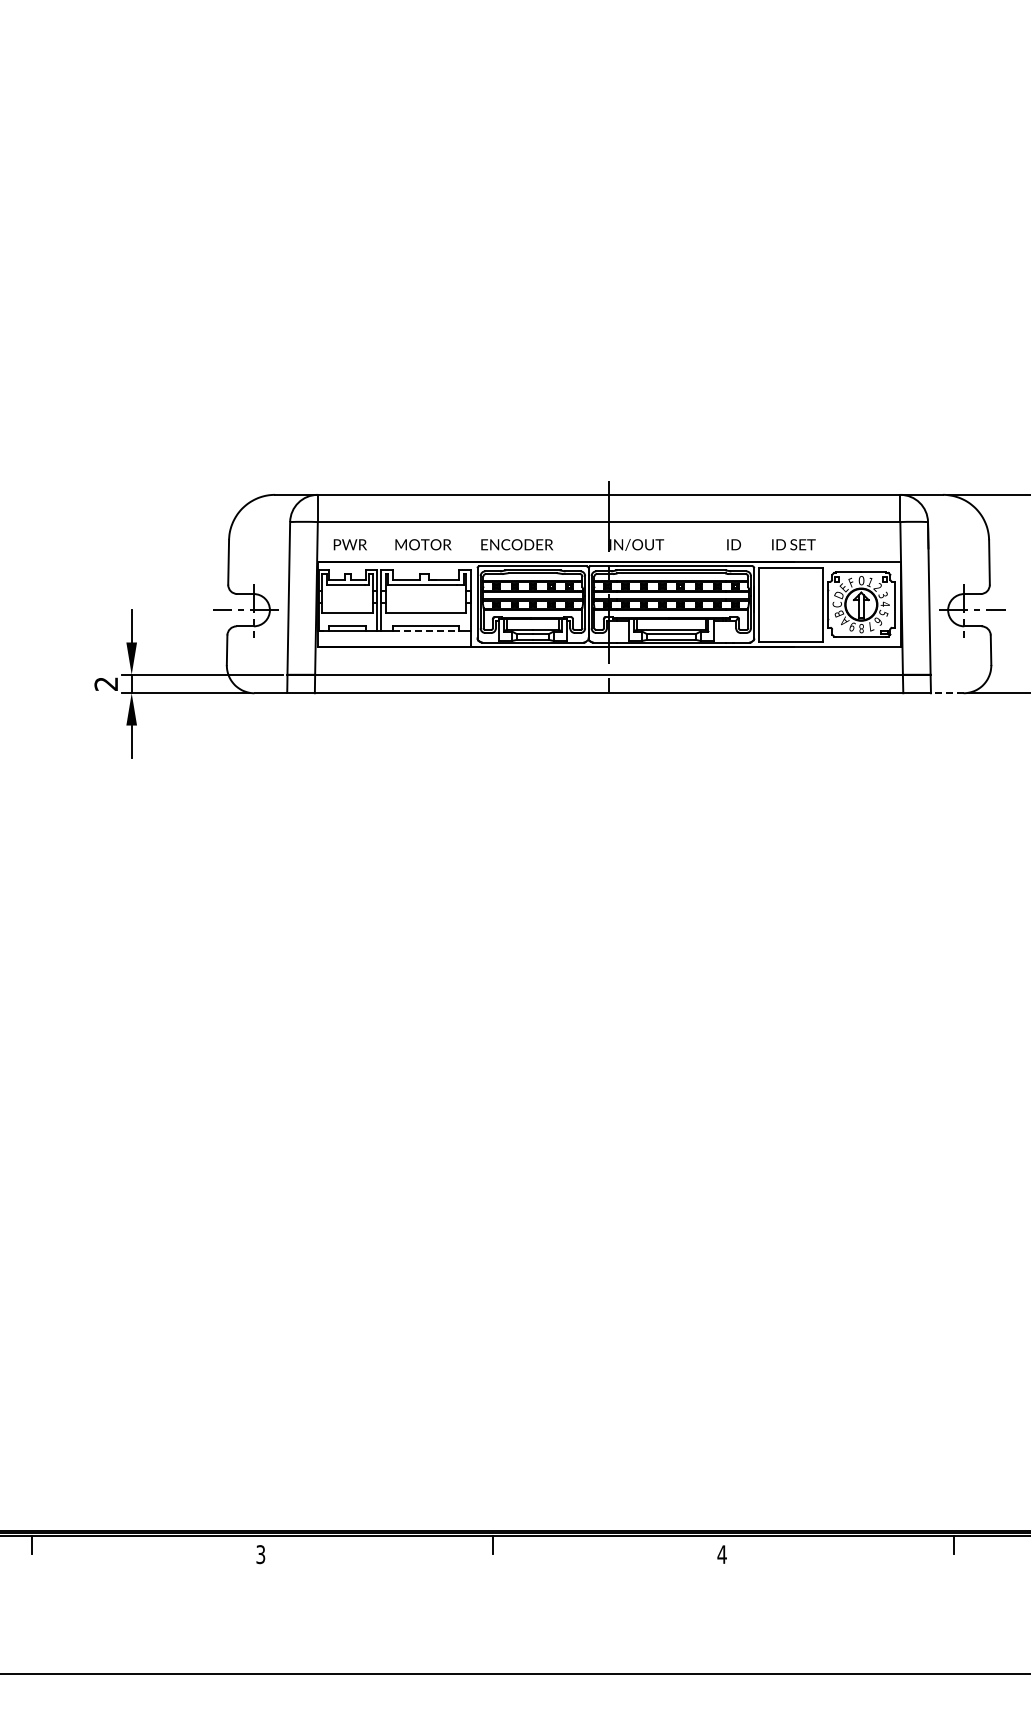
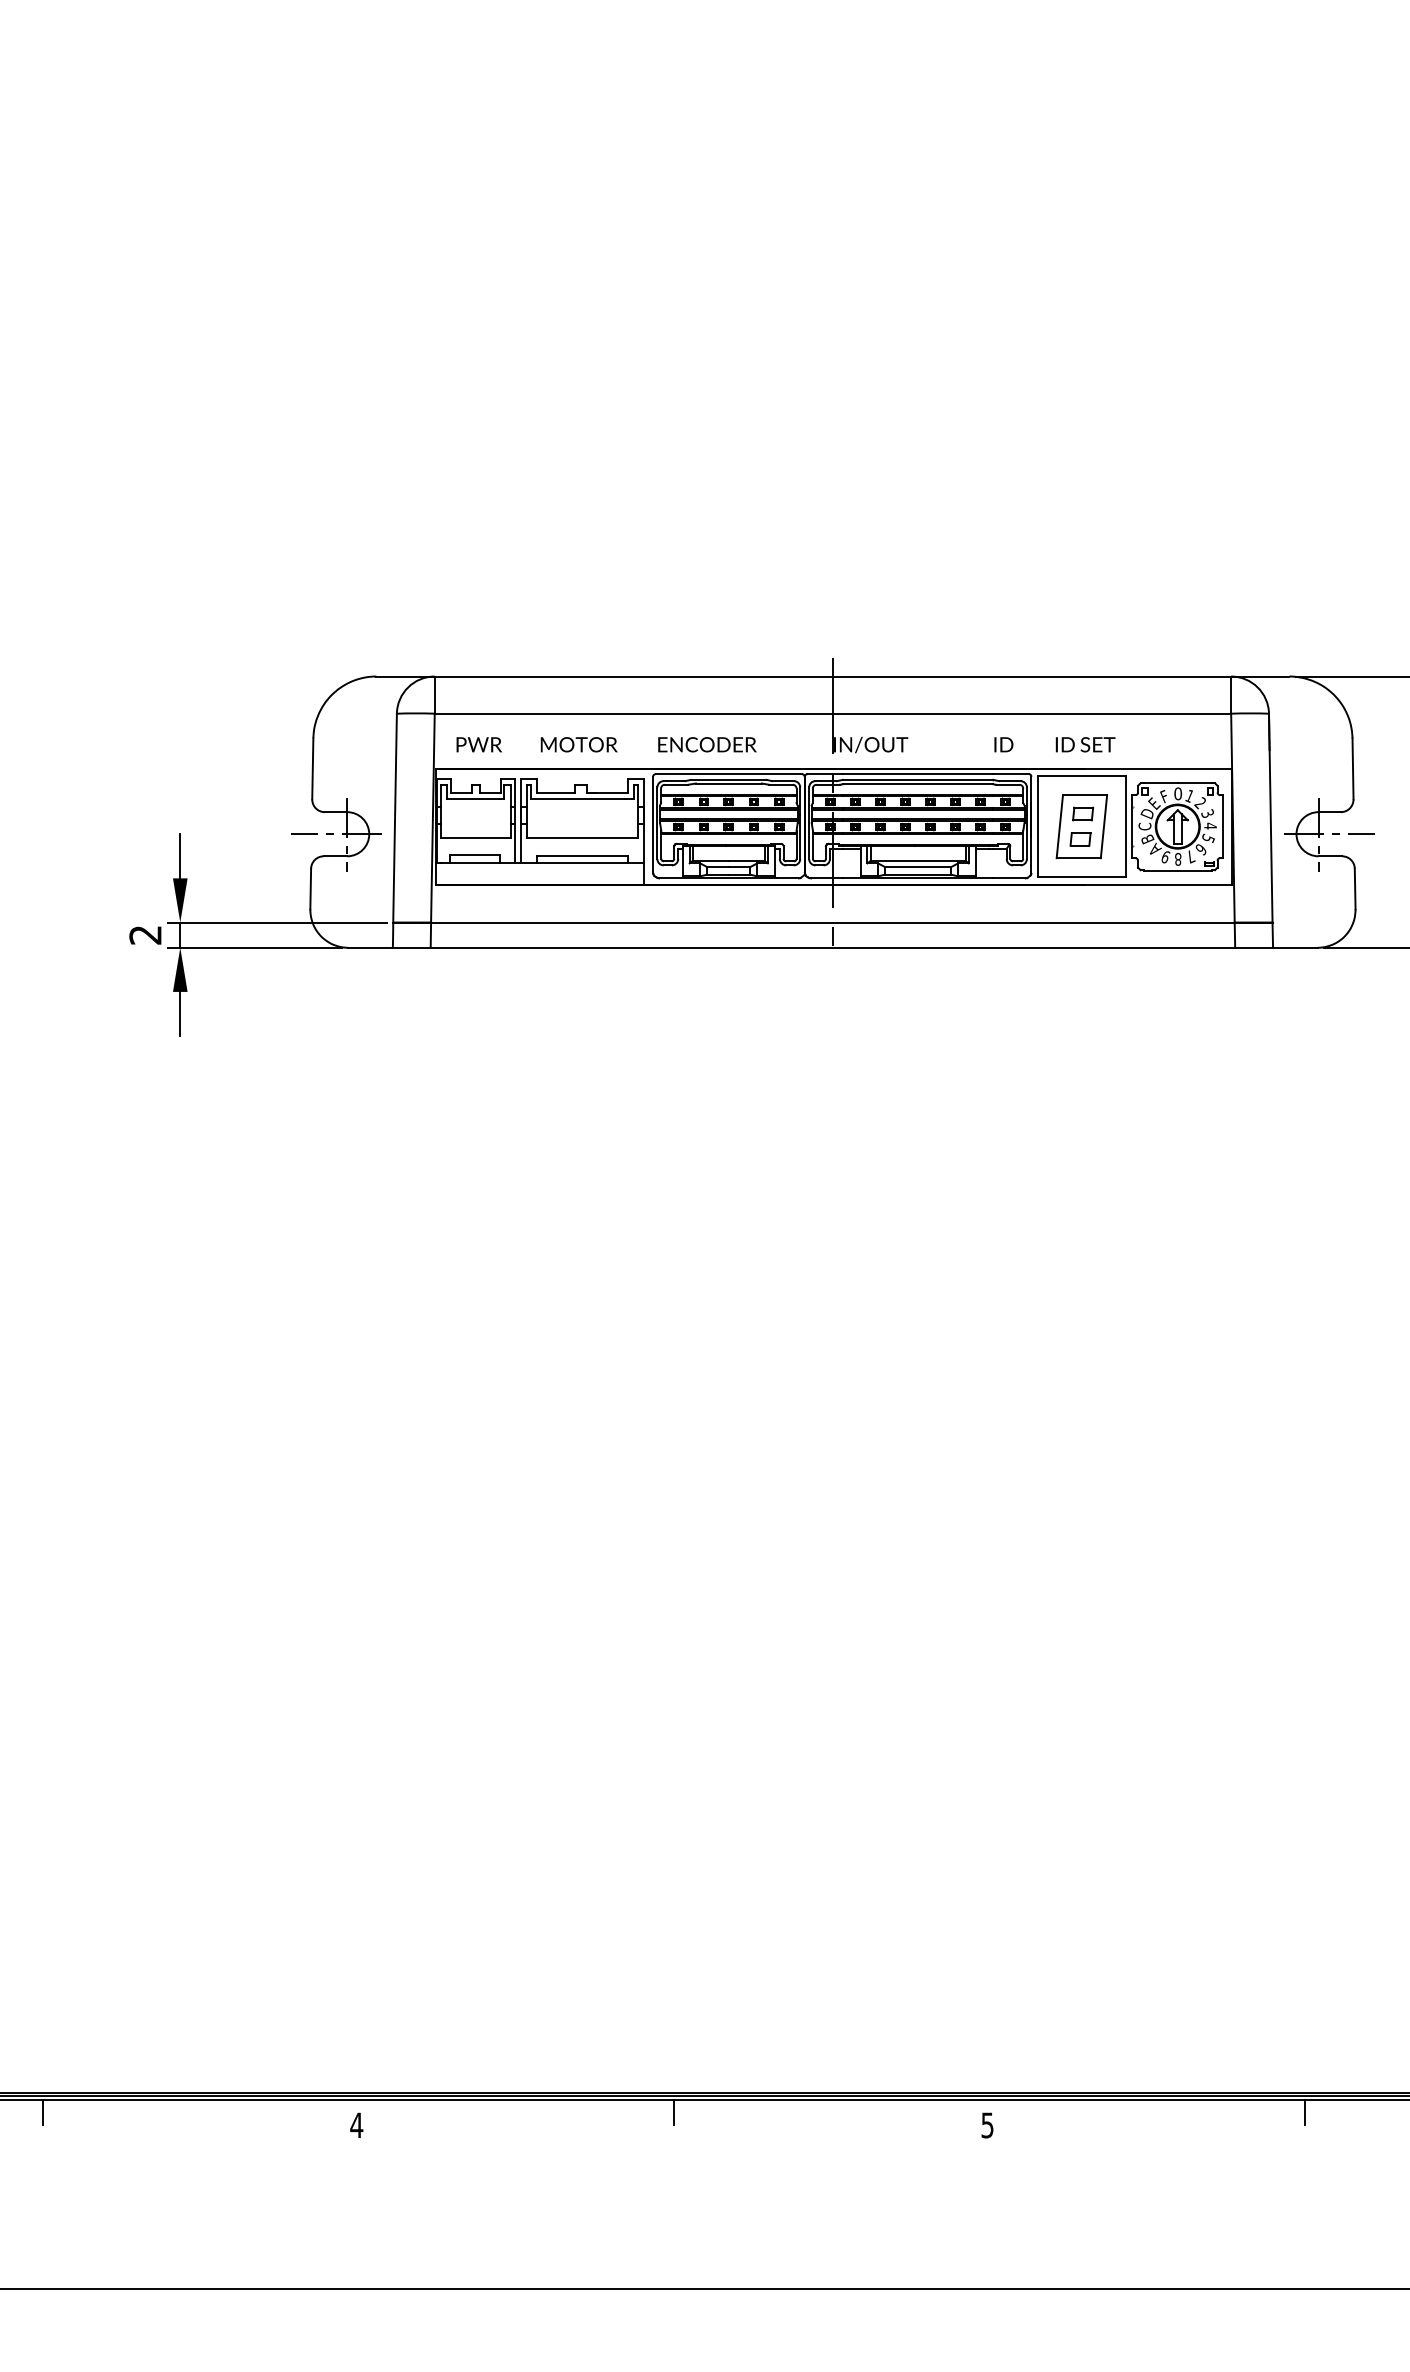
part: (790, 604) -> (1080, 826), added
line: (426, 631) -> (583, 863), dashed -> solid
line: (946, 693) -> (1294, 948), dashed -> solid
text: (260, 1554) -> (356, 2125), 3 -> 4
text: (721, 1554) -> (986, 2125), 4 -> 5

